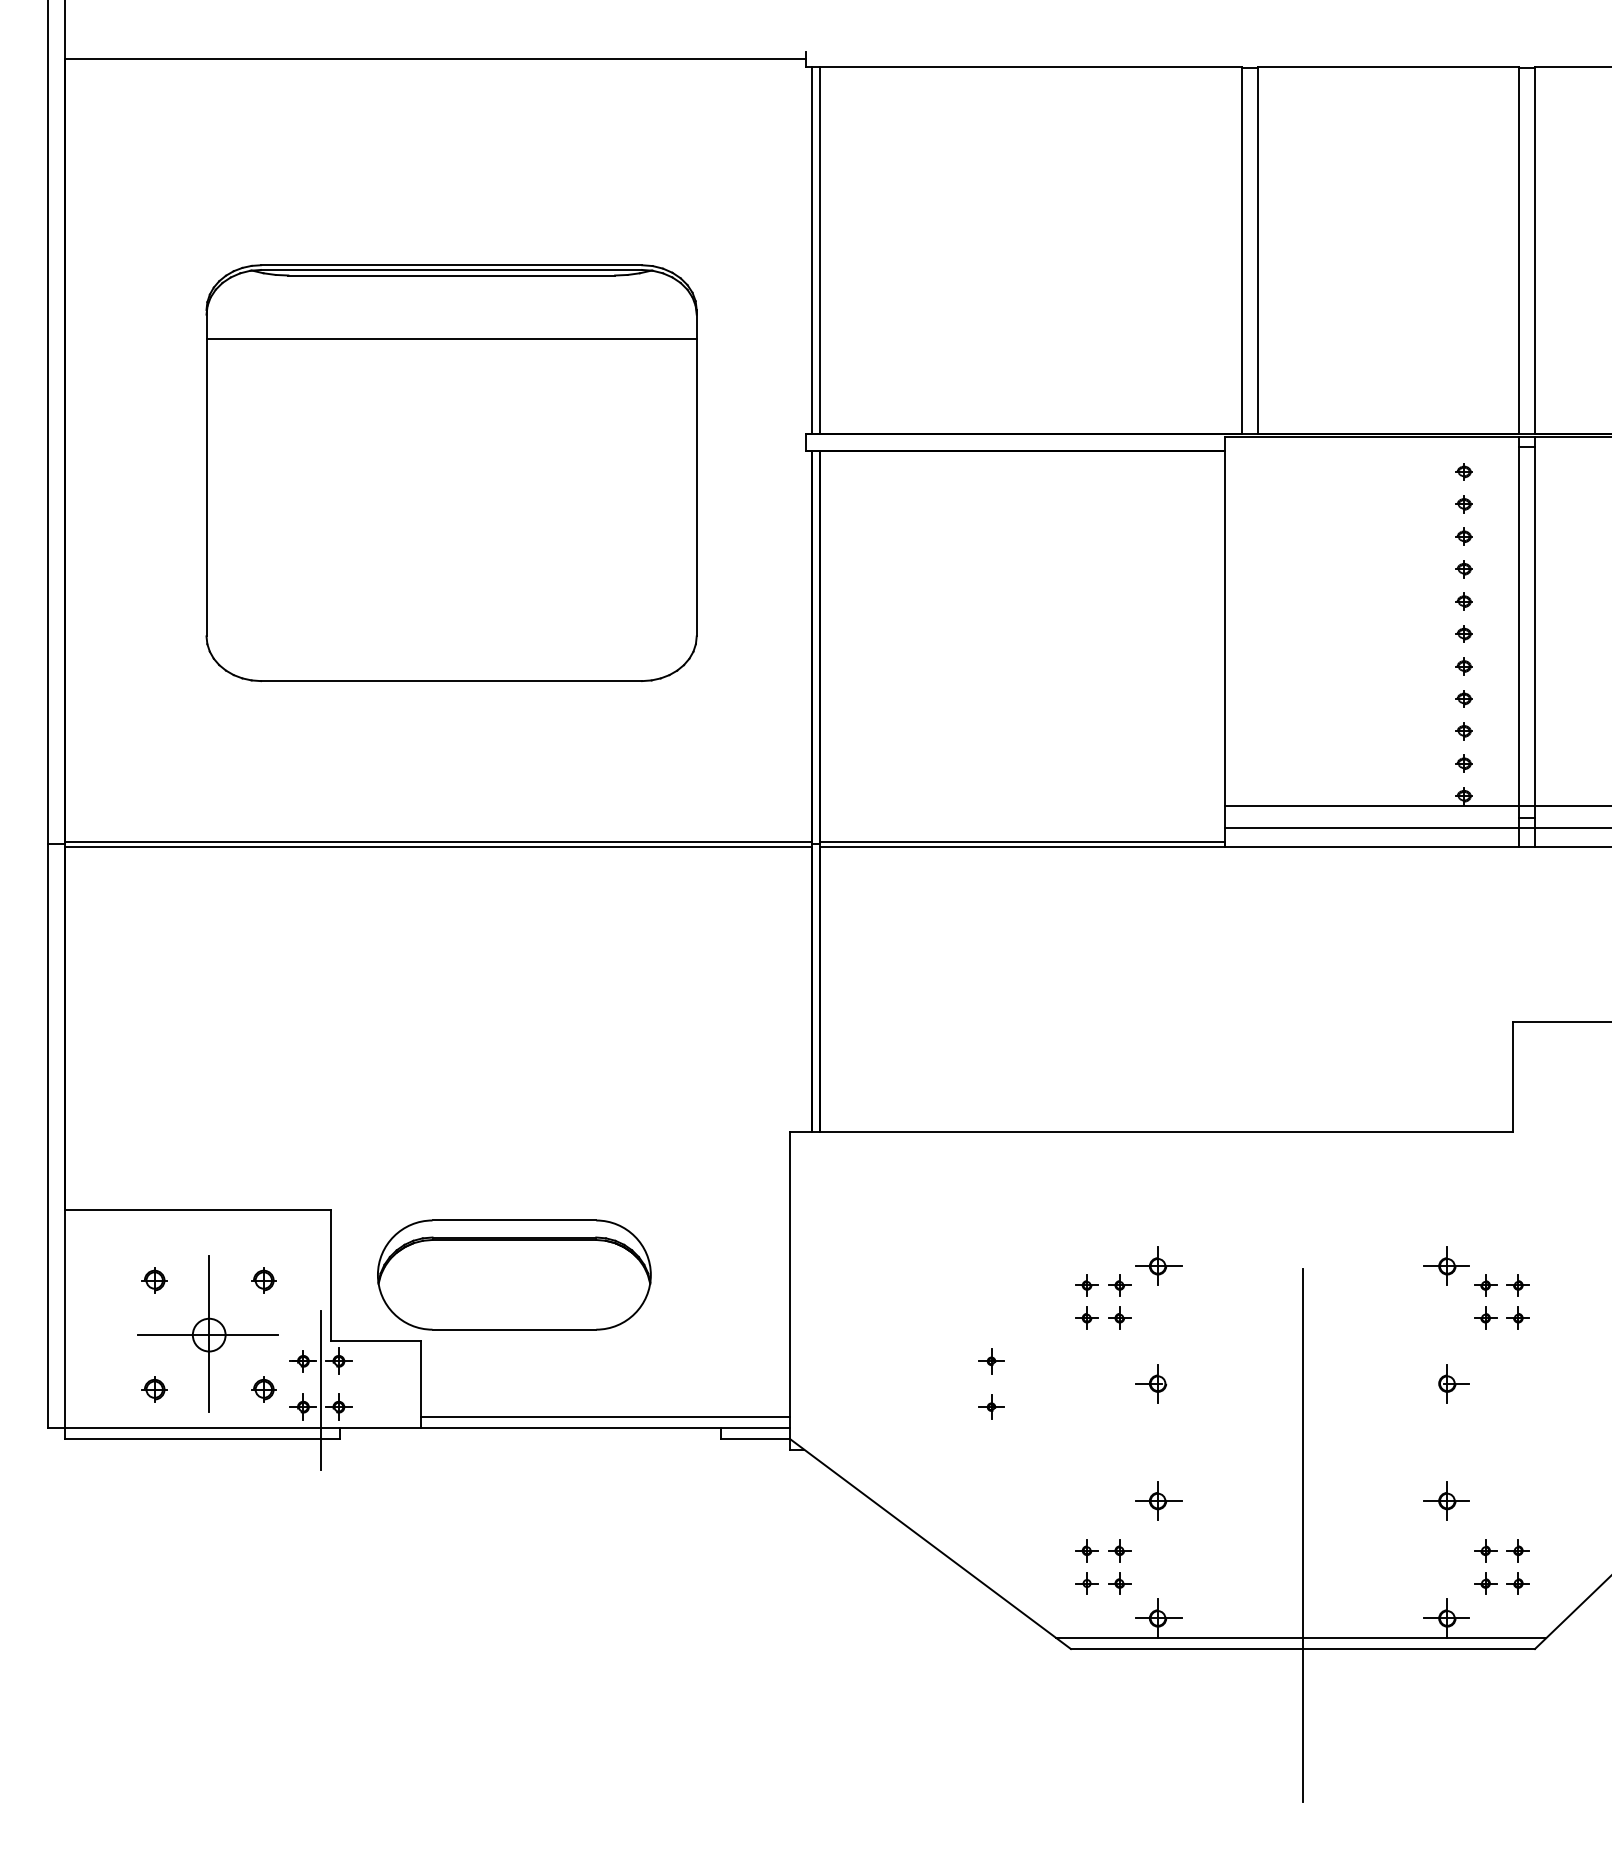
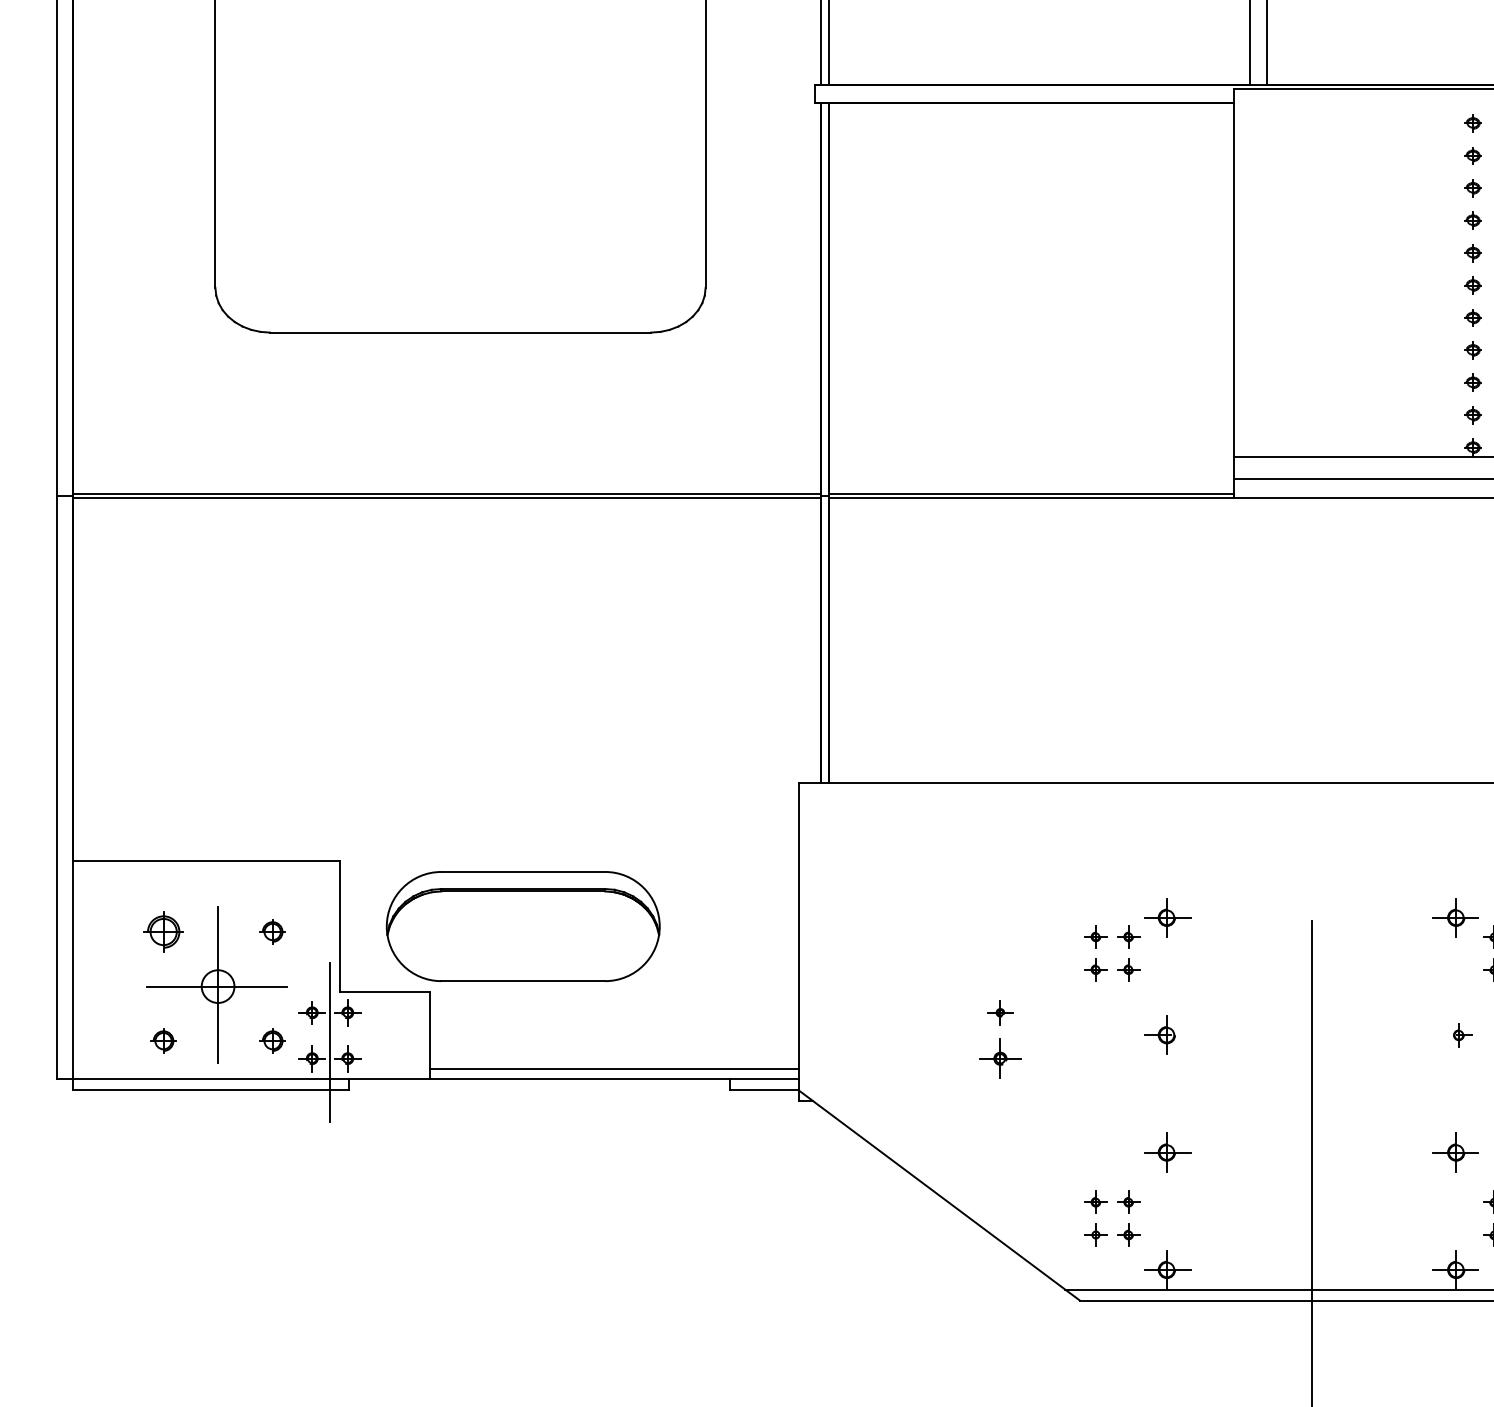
part: (154, 1280) -> (163, 931), size x1.6
part: (1453, 1383) -> (1462, 1034), size x0.6
part: (991, 1406) -> (1000, 1057), size x1.6

